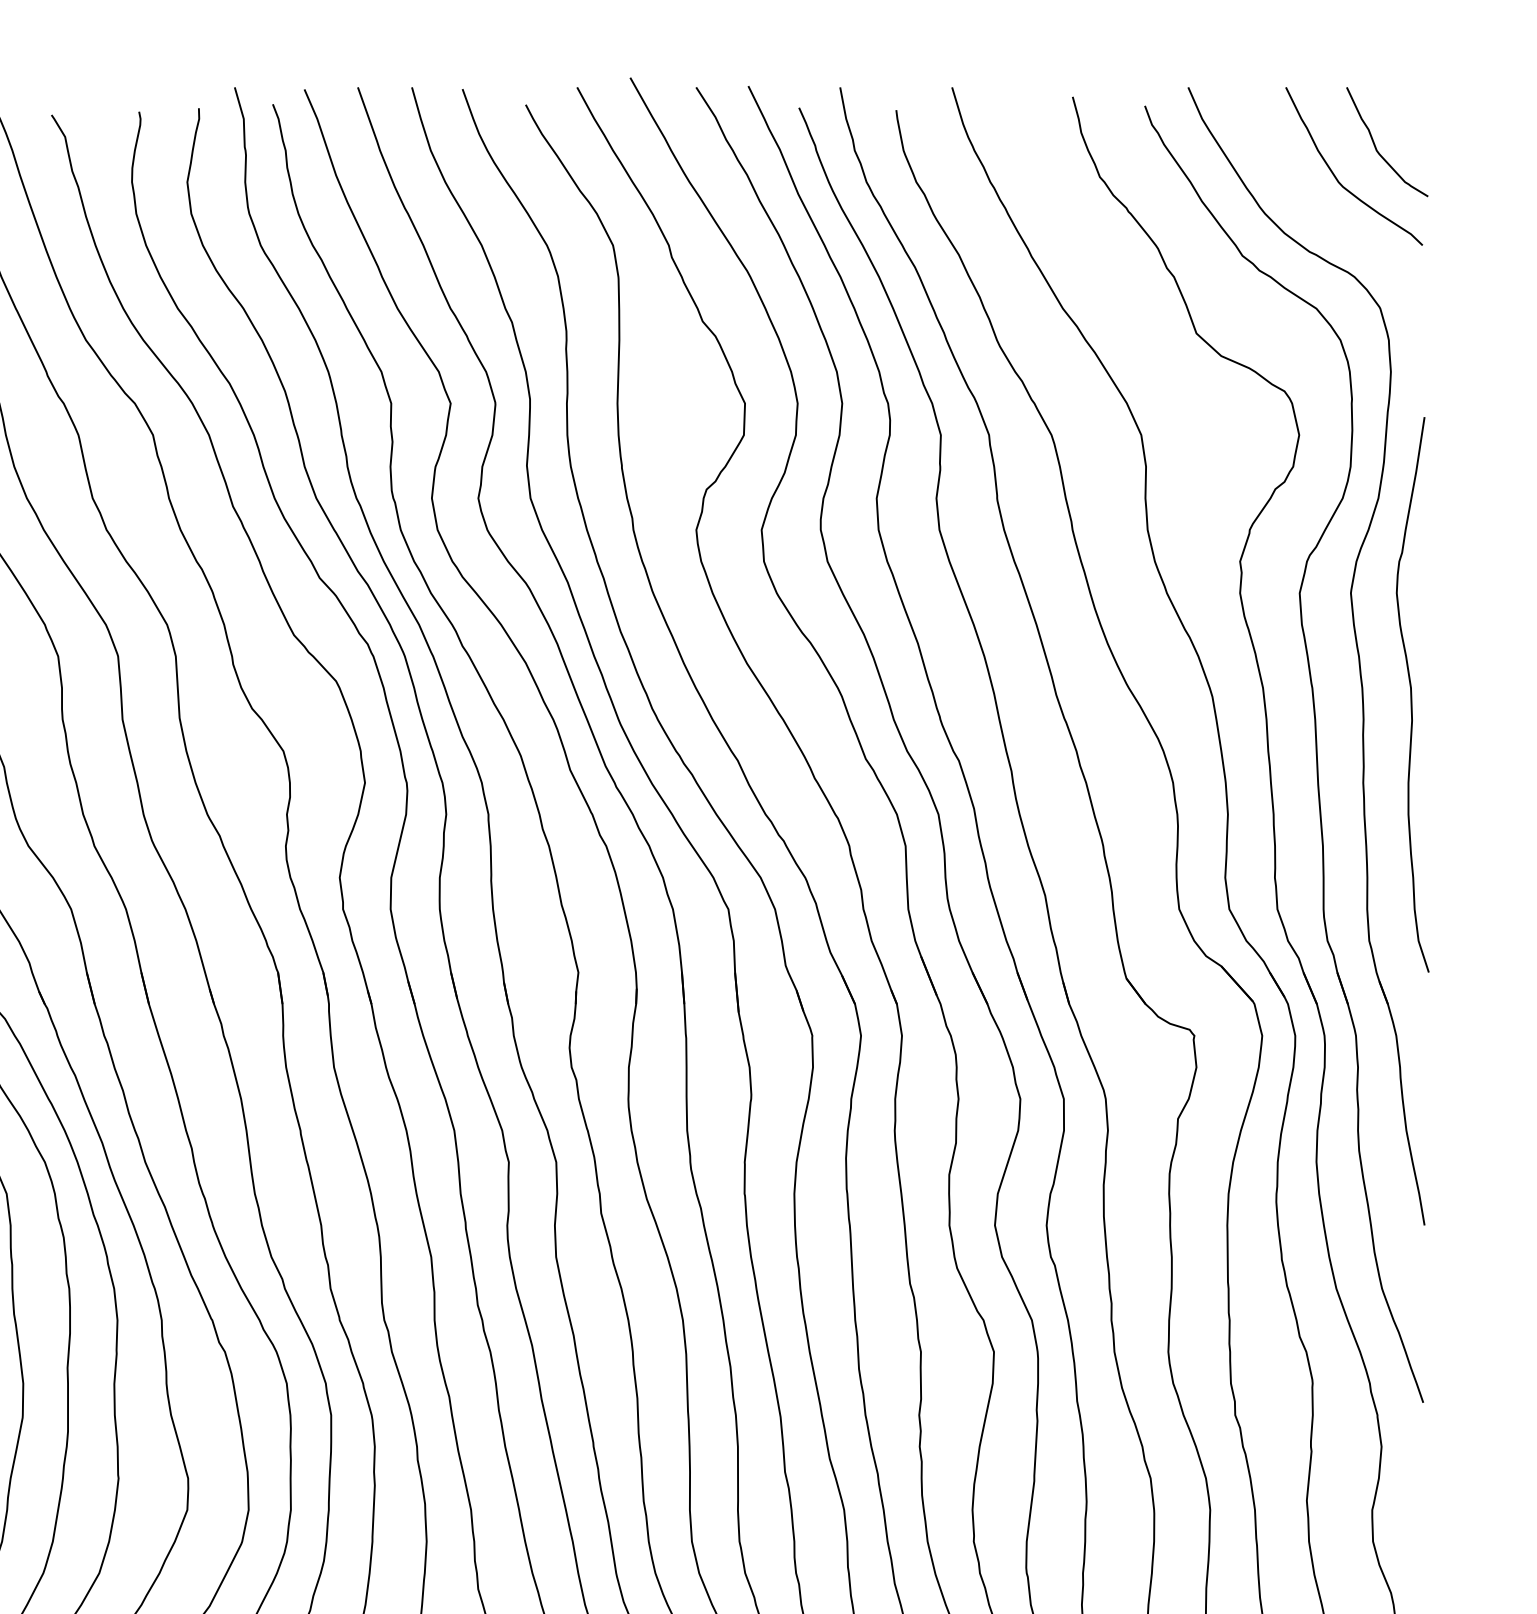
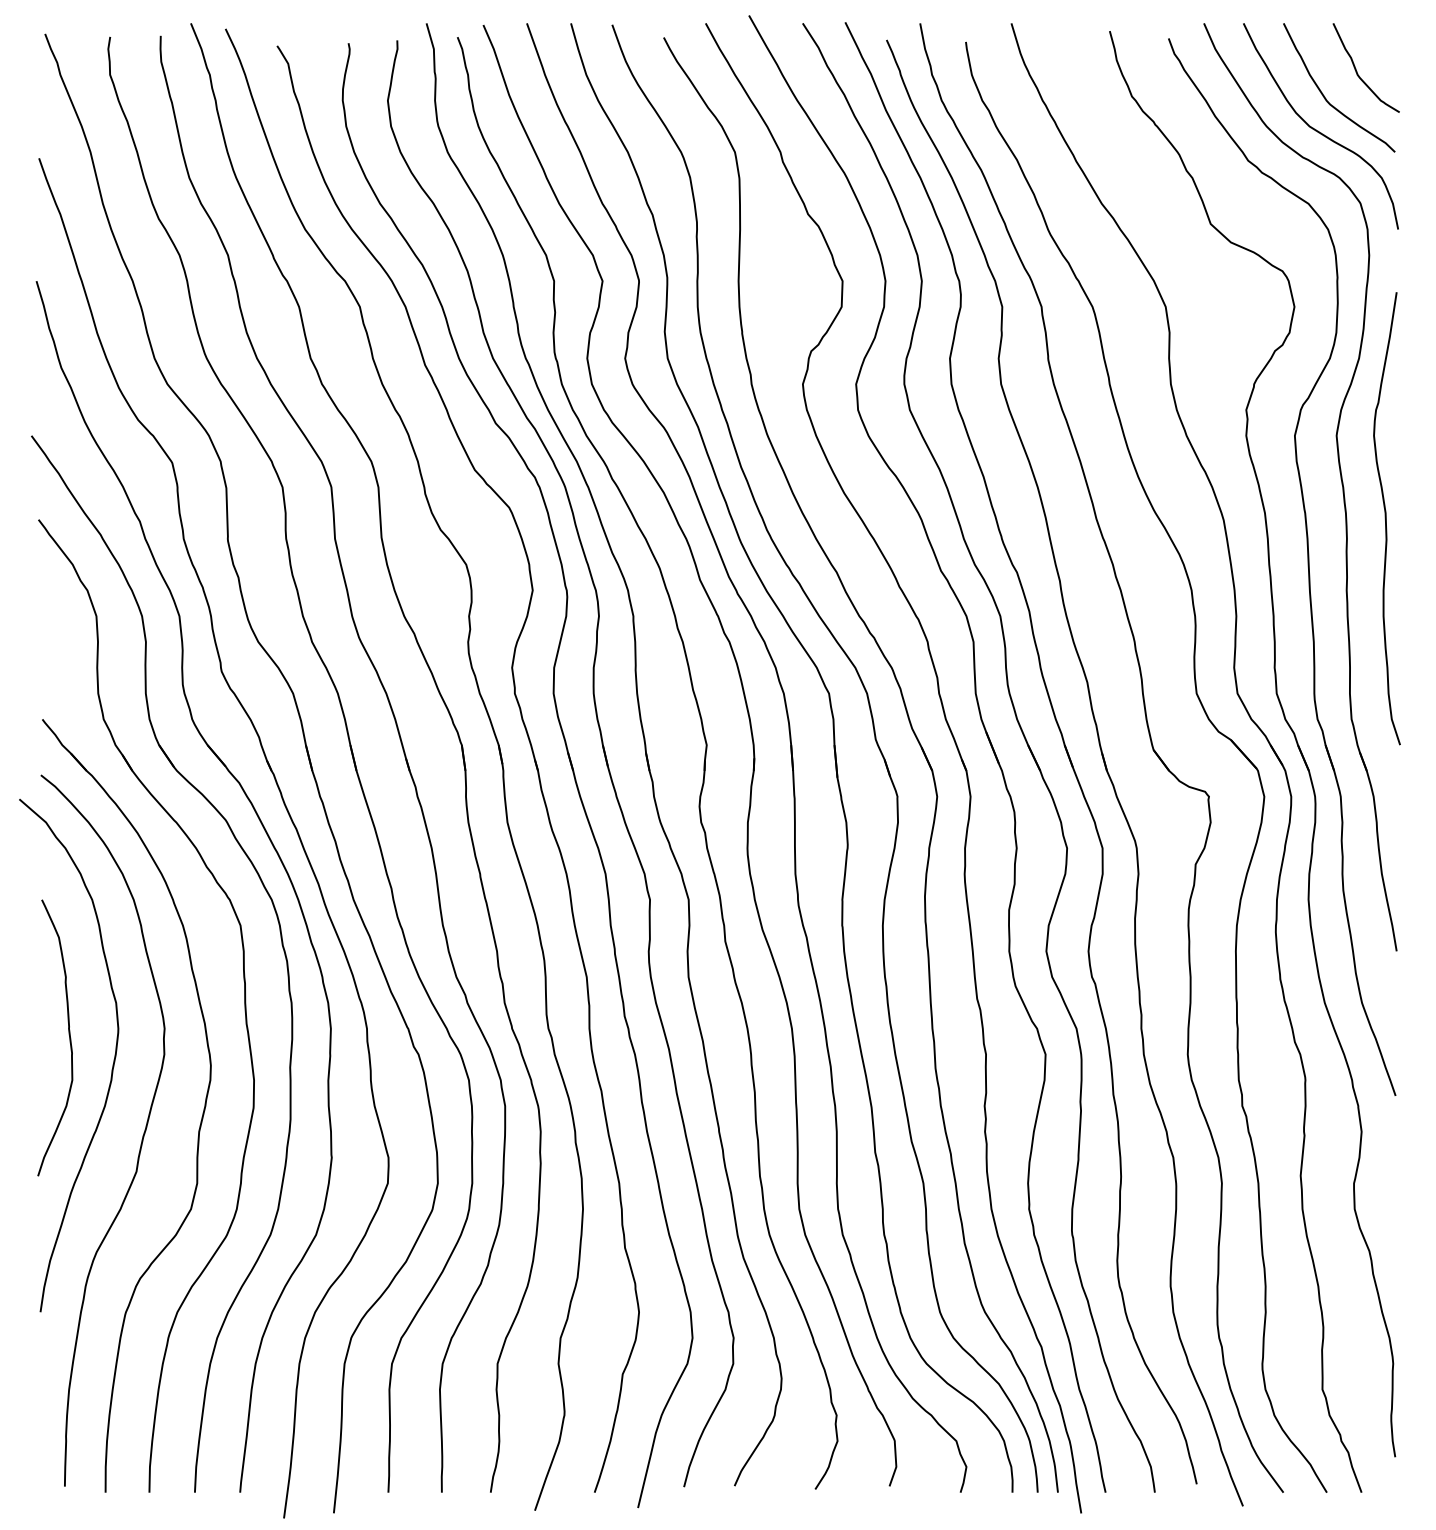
curve: (1328, 218) -> (1318, 130), added

